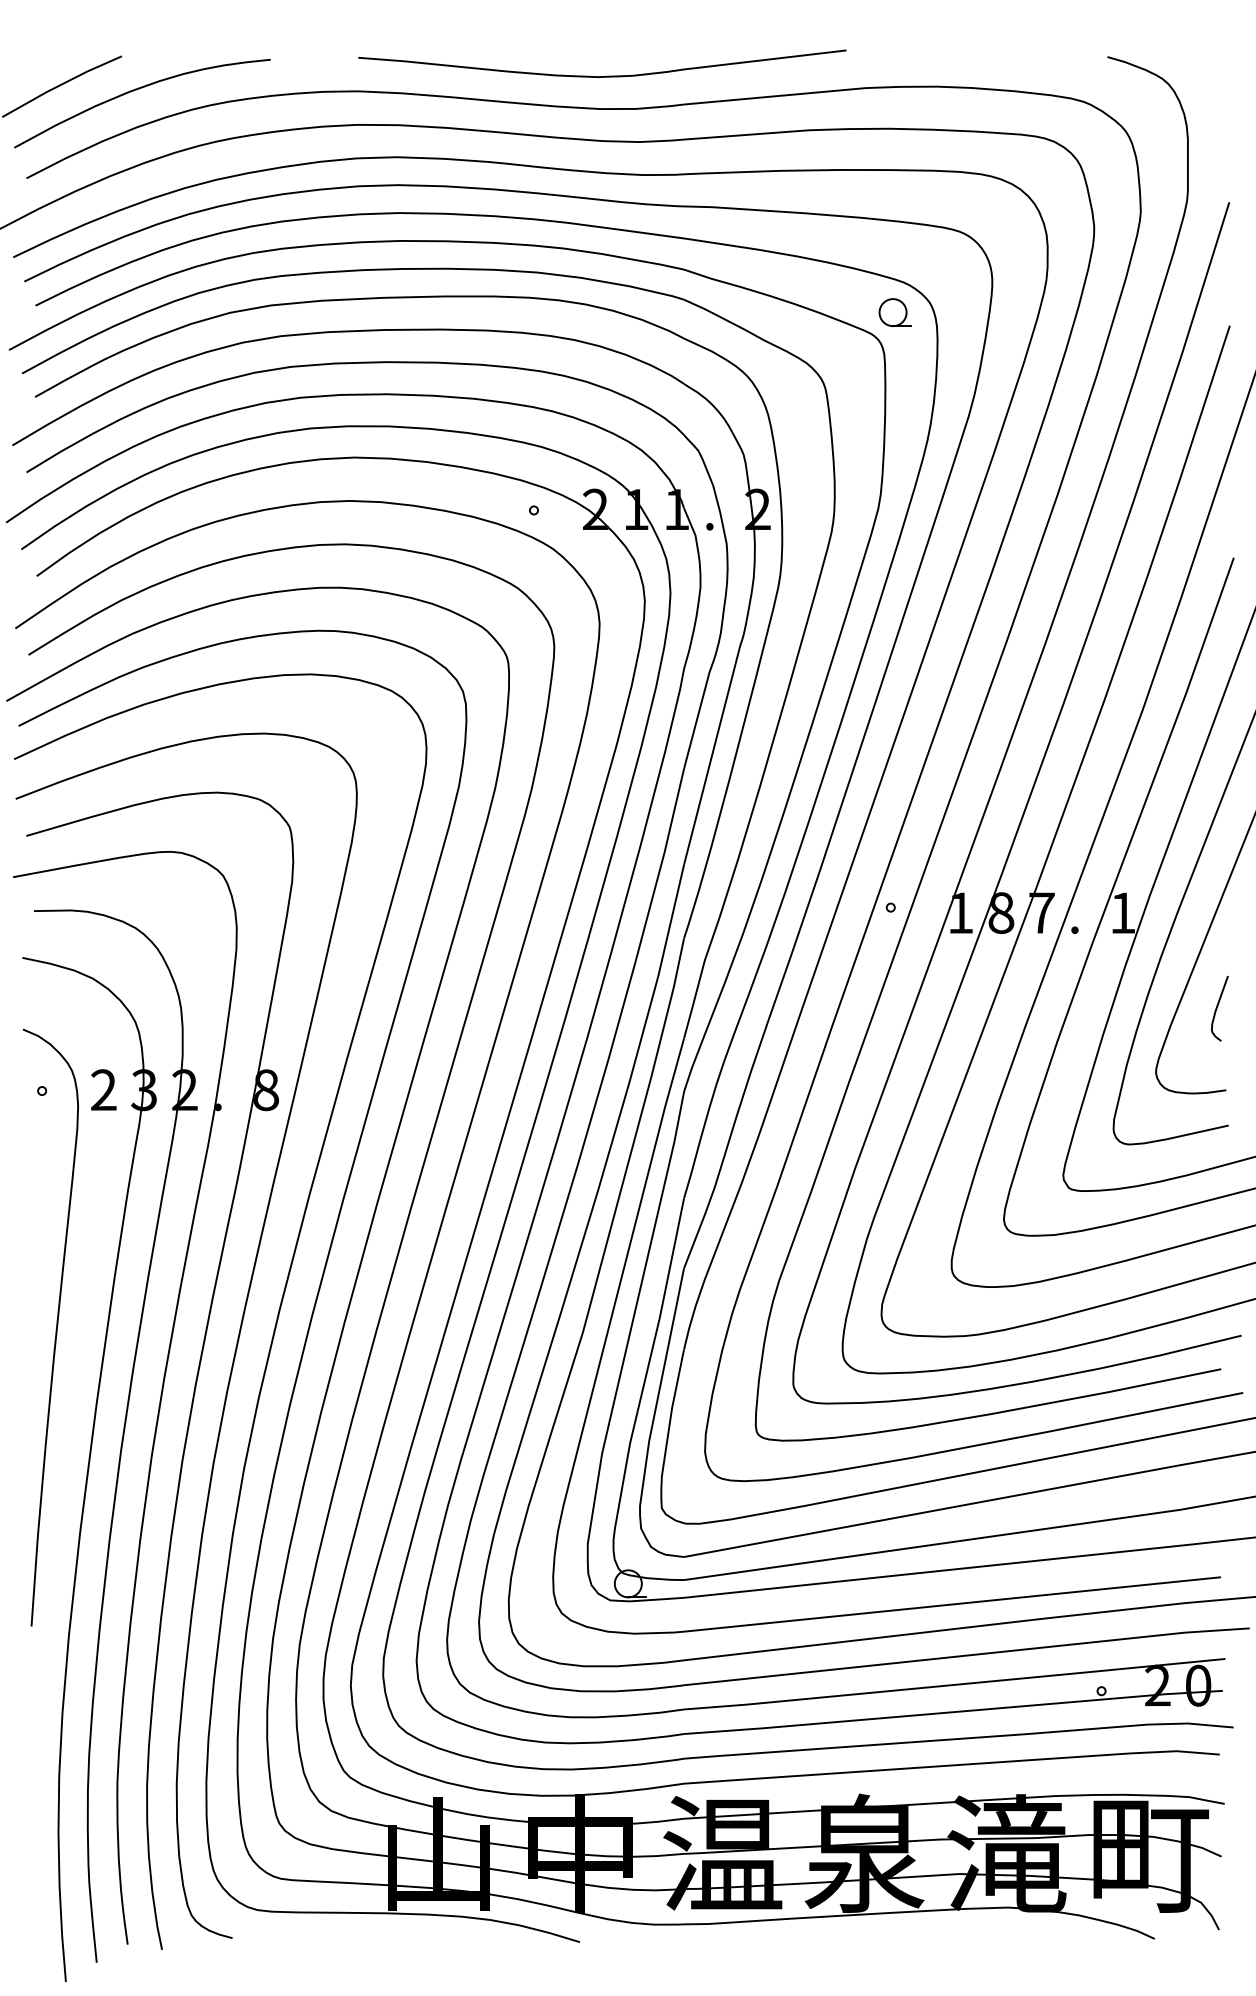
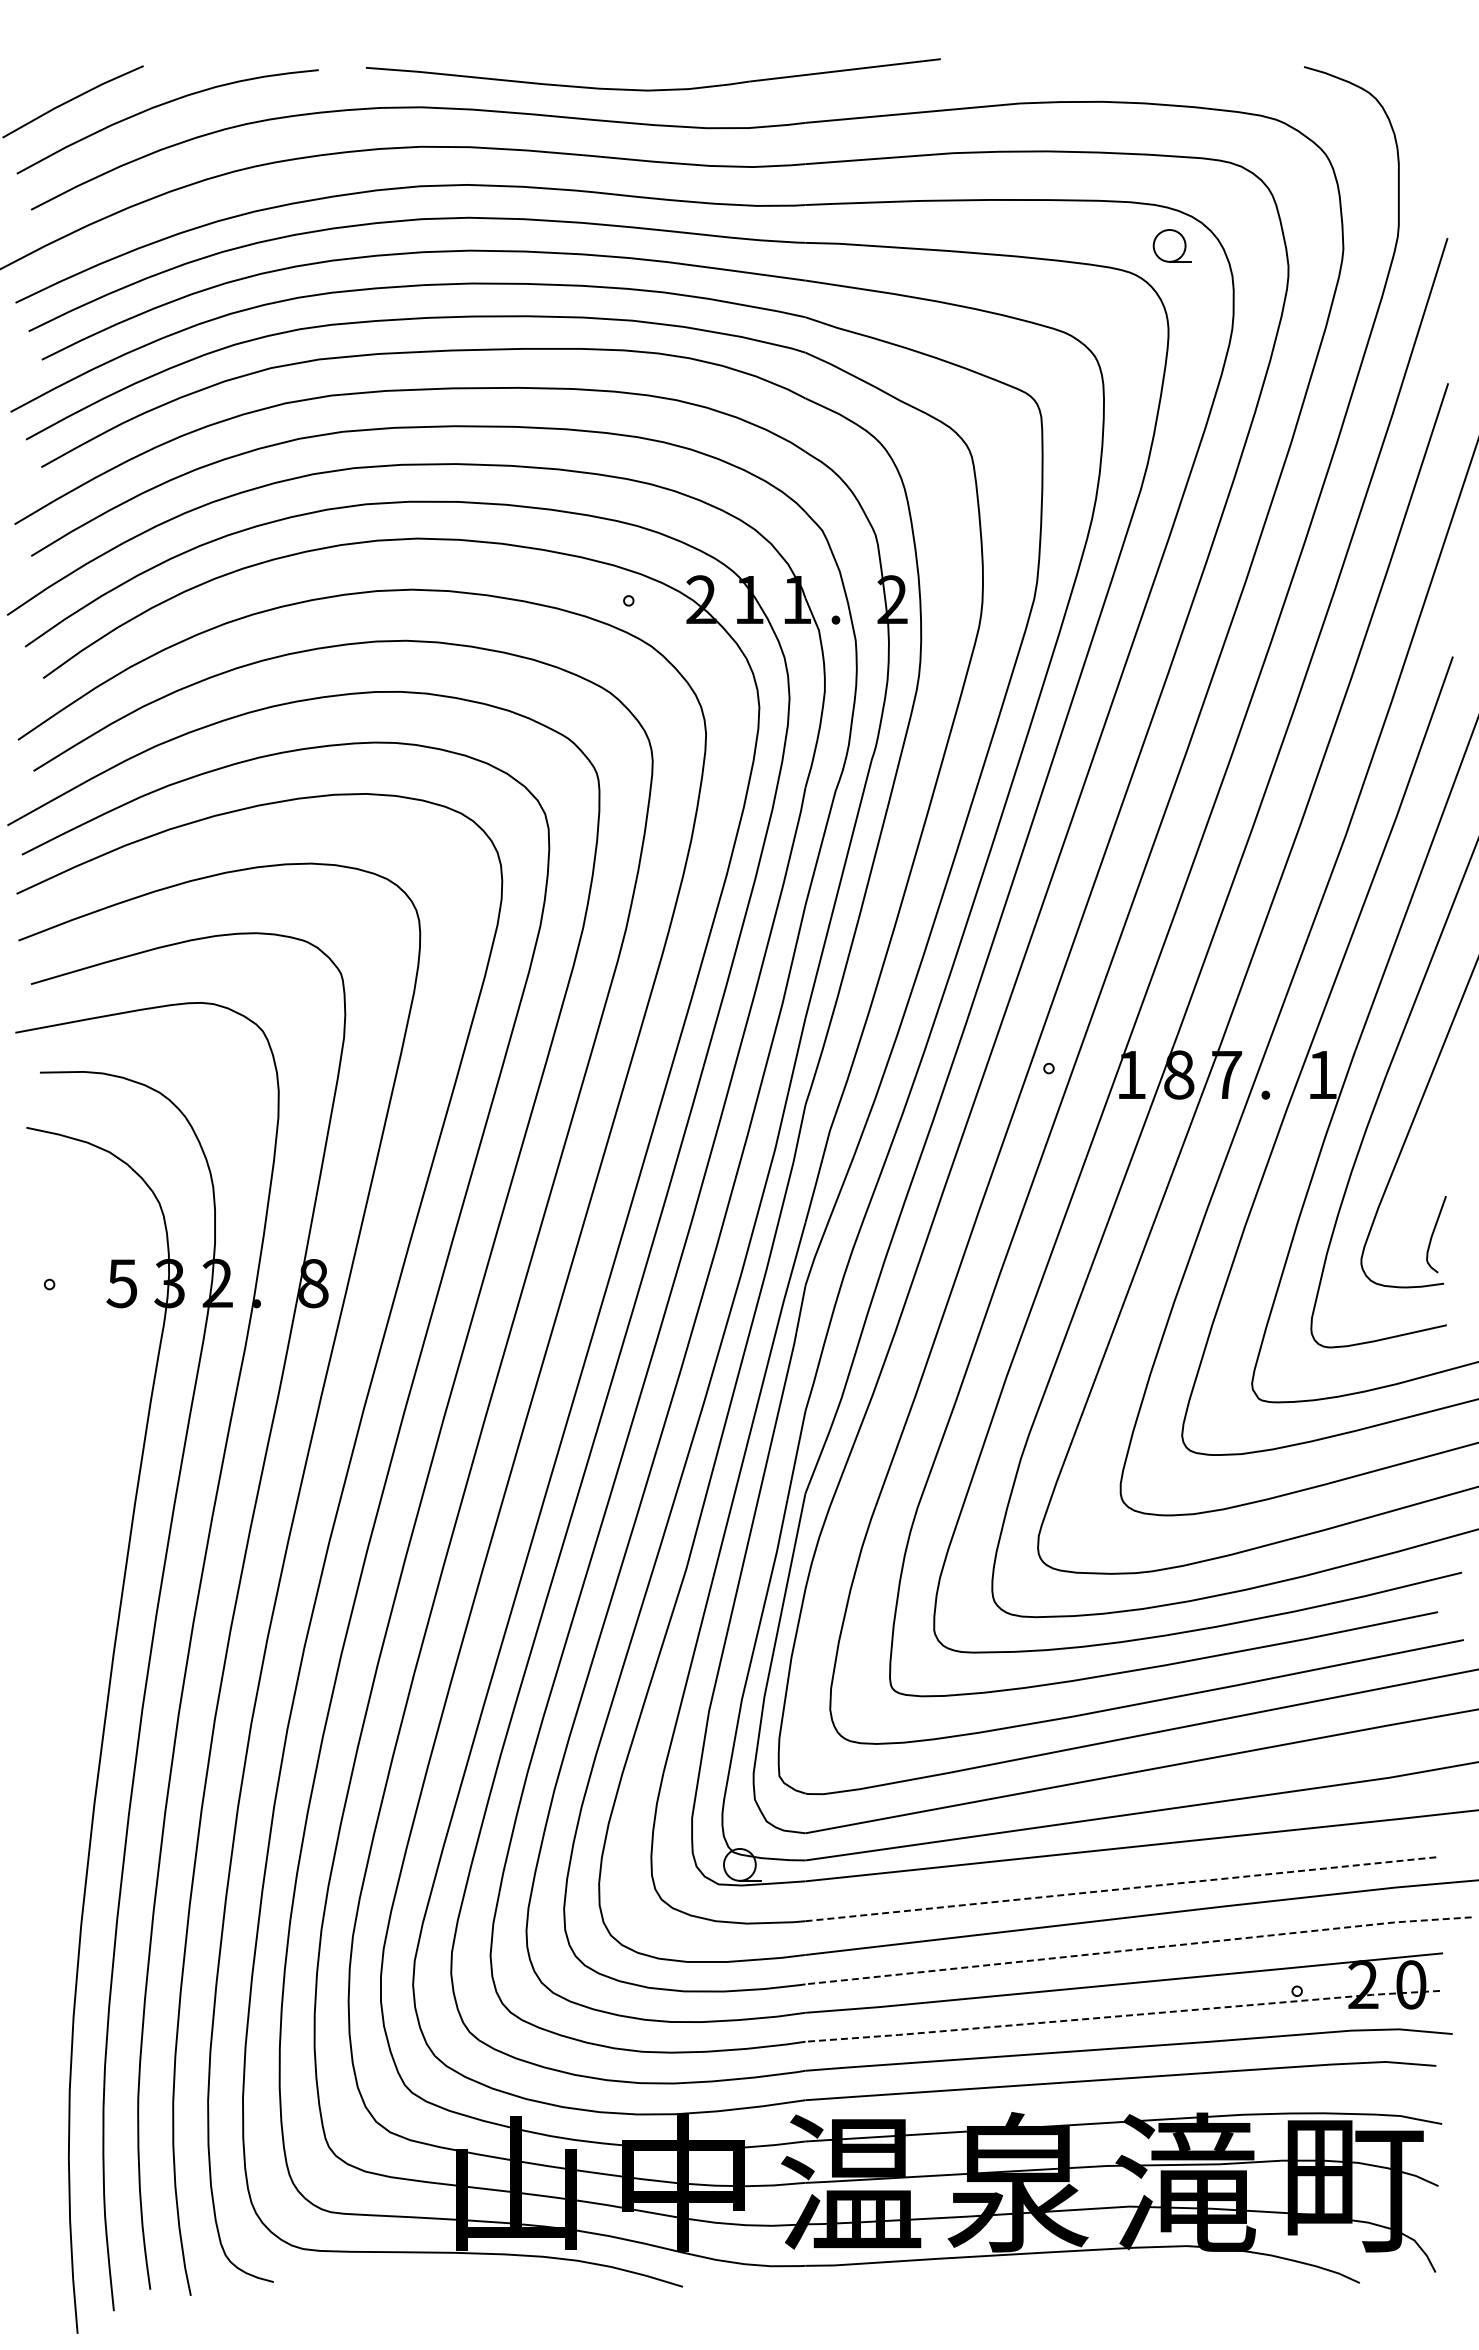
part: (602, 76) -> (653, 89), moved
part: (894, 312) -> (1171, 245), moved
curve: (1218, 1006) -> (1434, 1232), moved
text: (103, 1090) -> (121, 1283), 2 -> 5
curve: (55, 1330) -> (65, 1566), removed
line: (952, 1604) -> (1121, 1889), solid -> dashed
line: (965, 1655) -> (1137, 1949), solid -> dashed
line: (953, 1712) -> (1122, 2016), solid -> dashed

